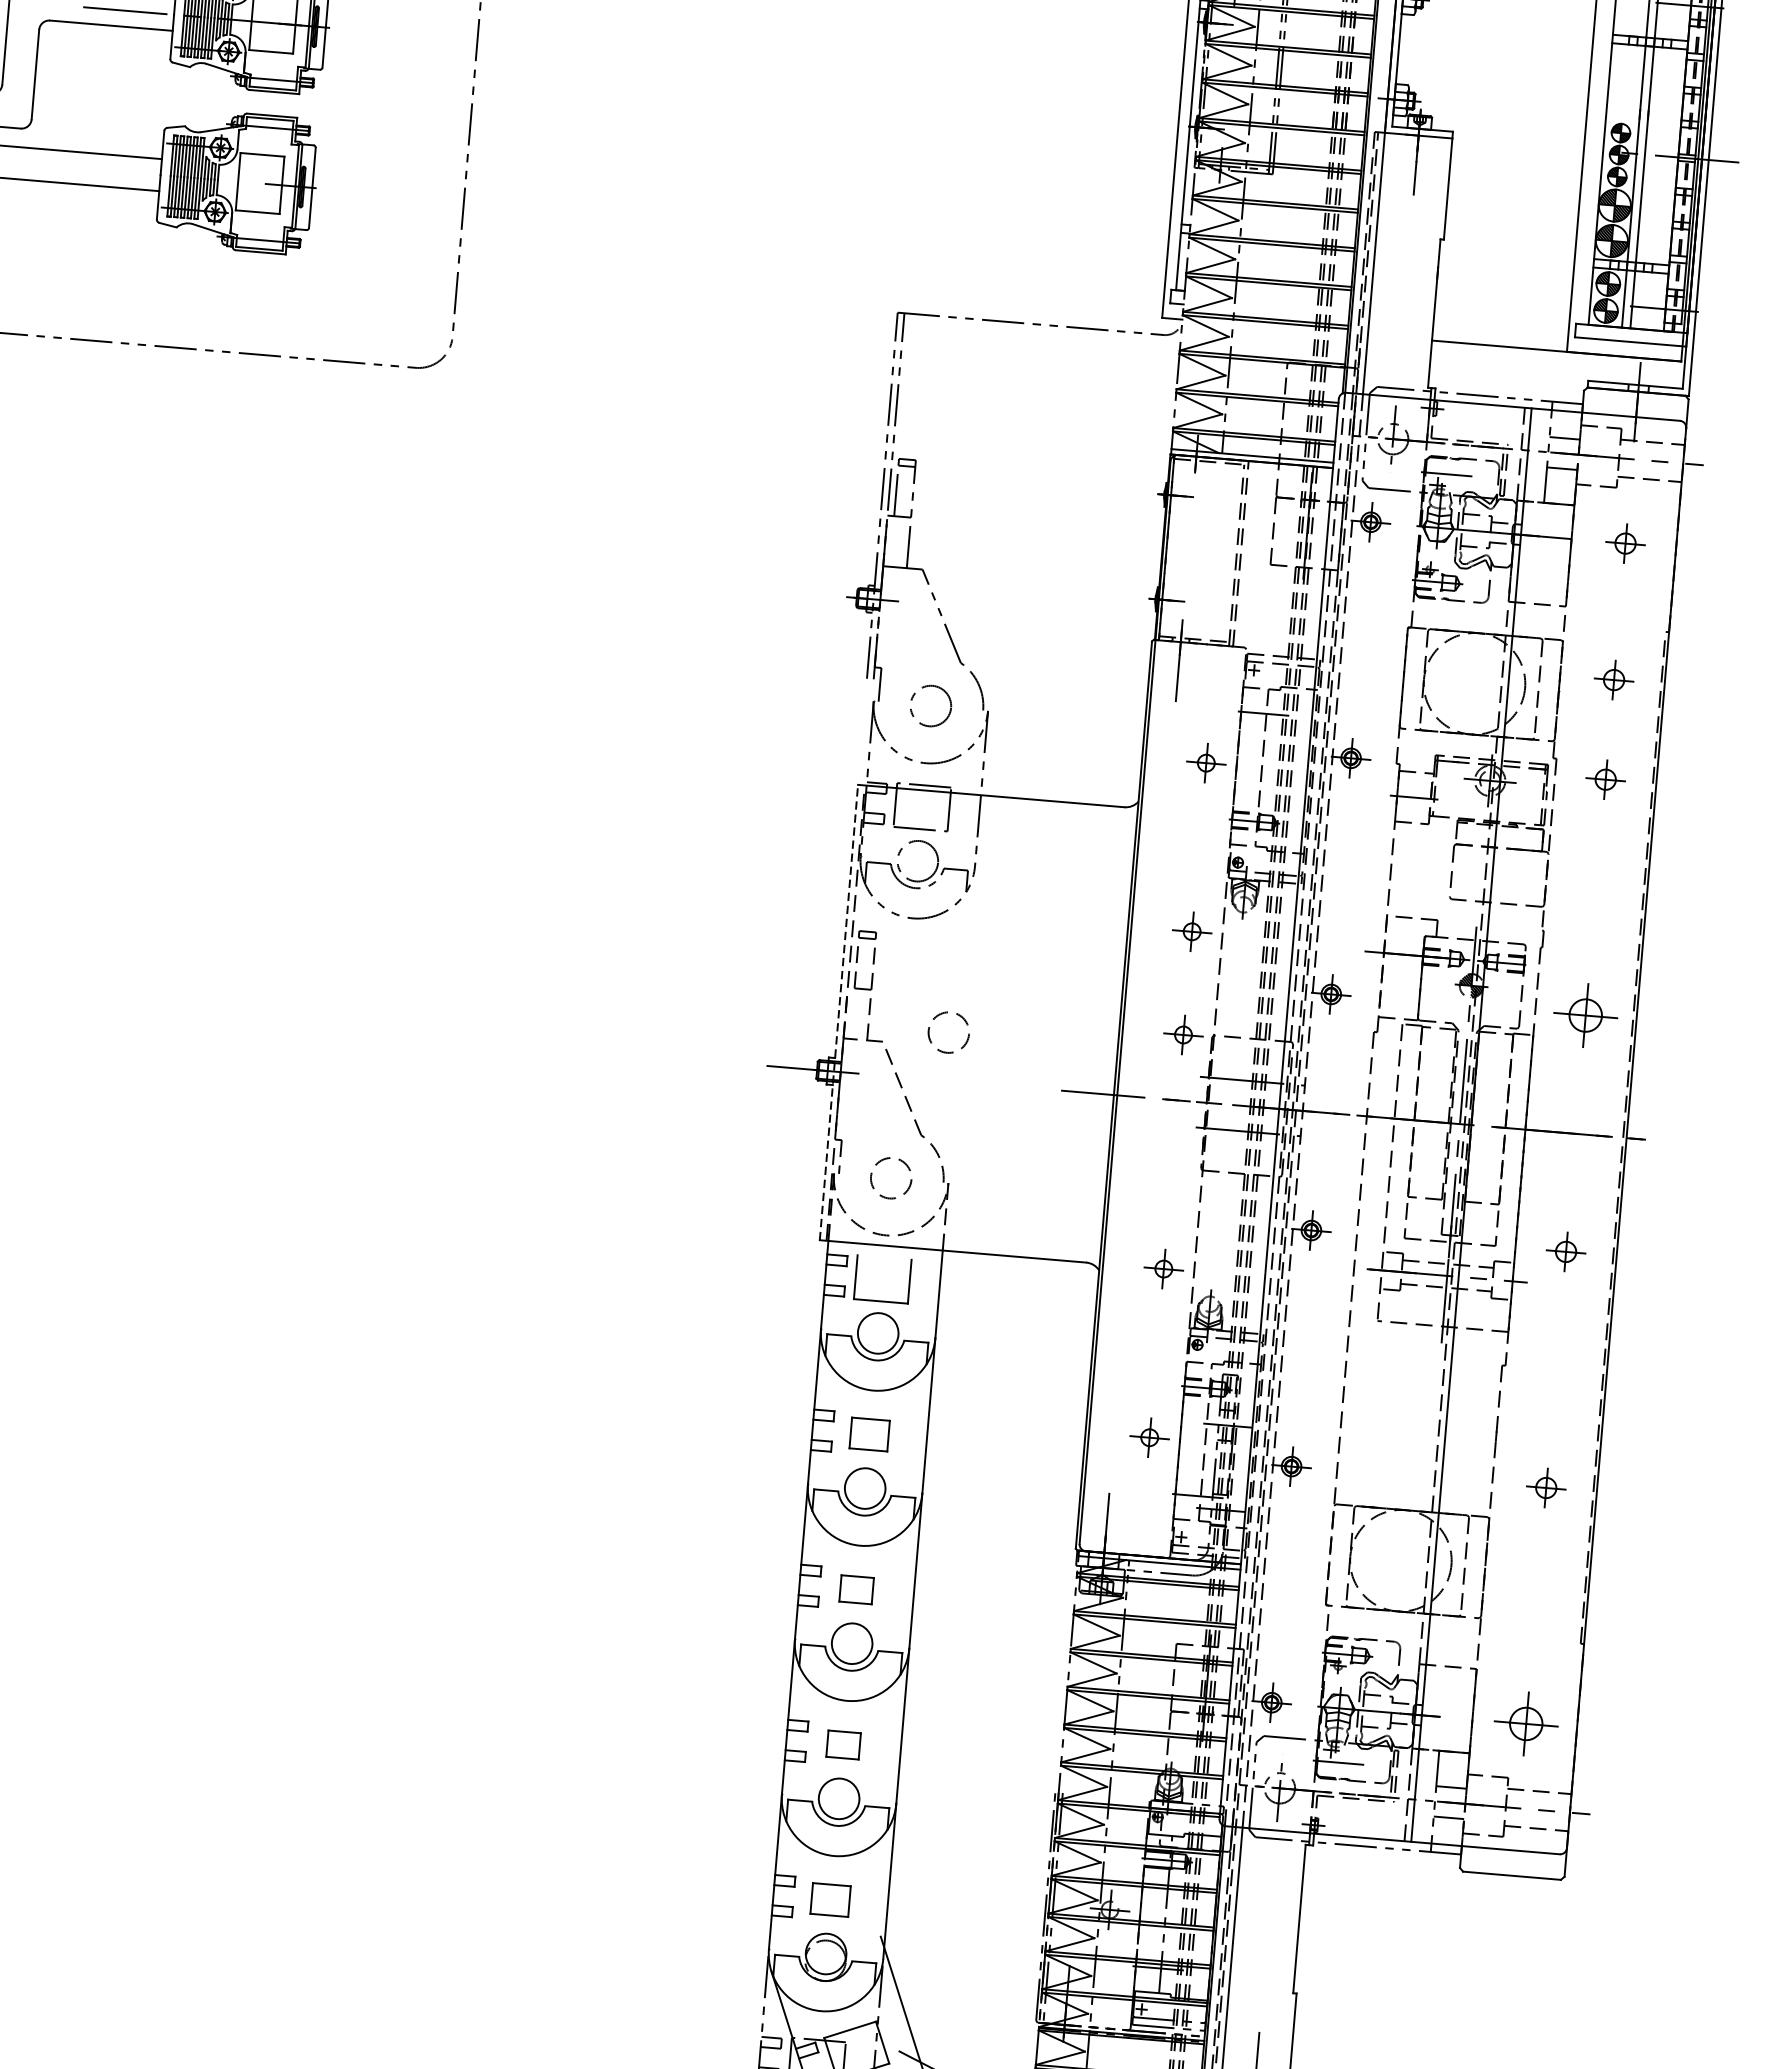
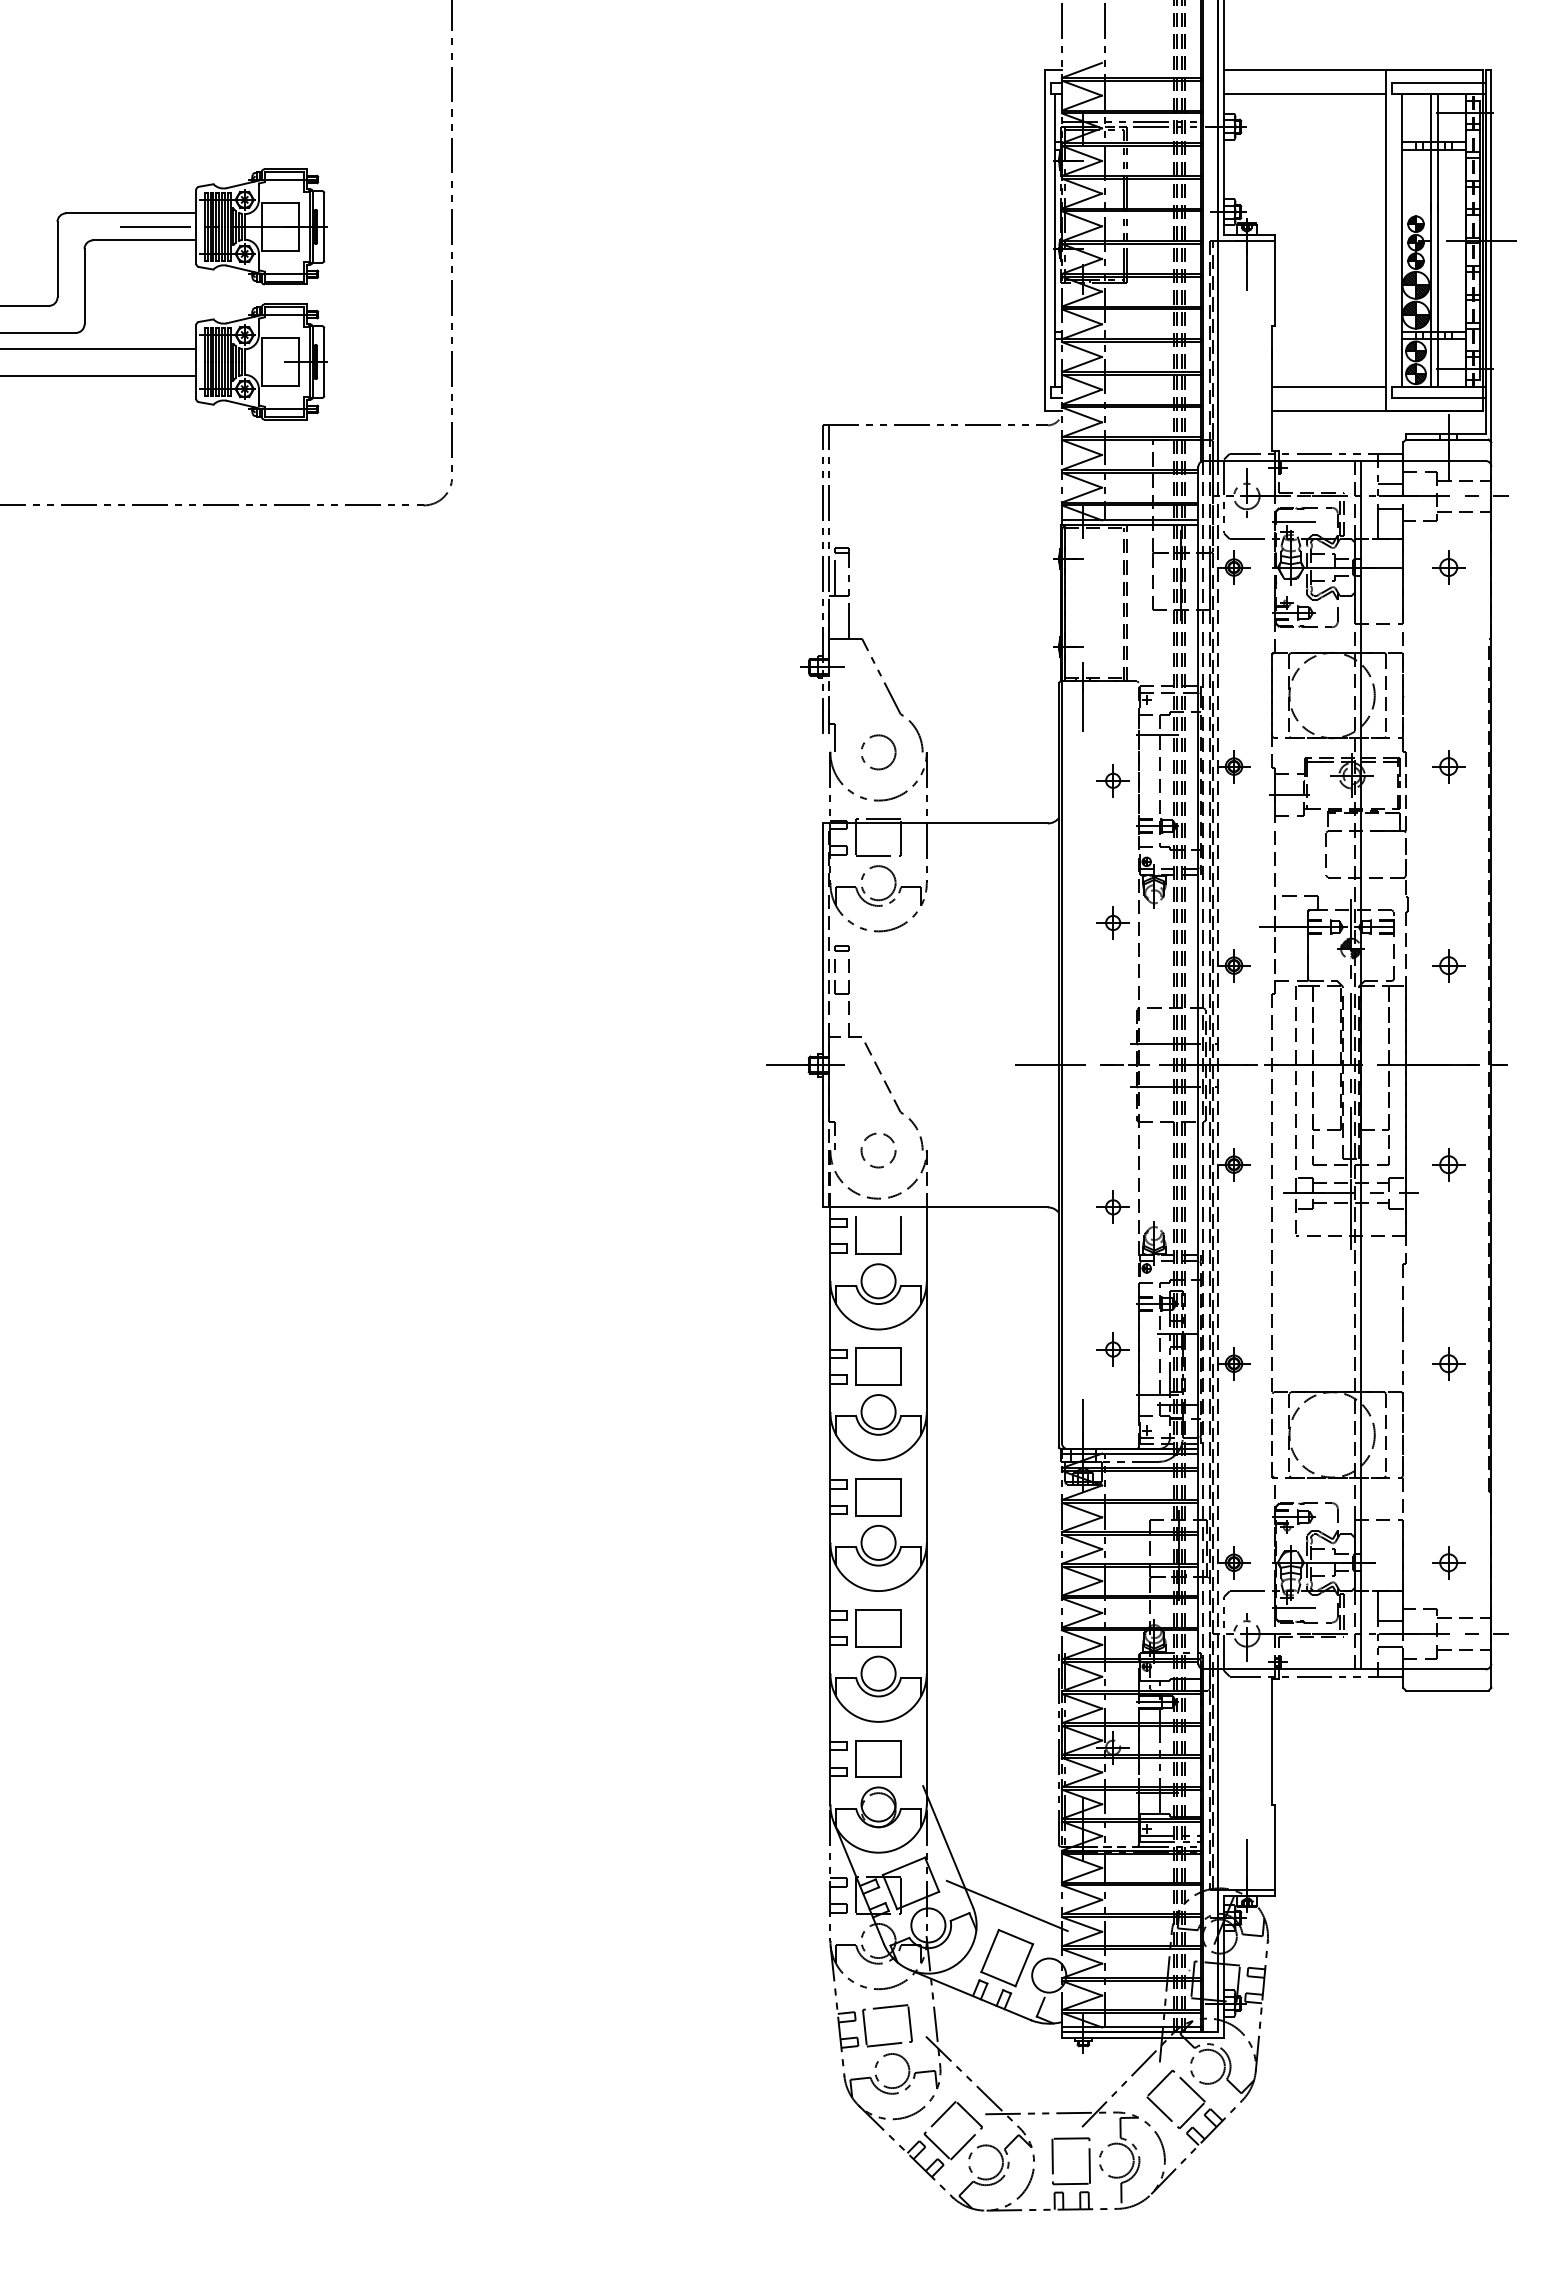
line: (1502, 318) -> (1329, 387), added
part: (1613, 679) -> (1448, 682), removed
line: (839, 1012) -> (823, 1015), dashed -> solid
part: (1585, 1015) -> (1448, 965), size x0.62
circle: (948, 1032) -> (916, 1024), removed
part: (1182, 1034) -> (1112, 1009), removed
part: (869, 1434) -> (878, 1366), size x1.43
part: (856, 1589) -> (878, 1497), size x1.67
part: (1526, 1723) -> (1448, 1562), size x0.62
part: (843, 1745) -> (878, 1628), size x1.67
part: (830, 1899) -> (878, 1758), size x1.43

